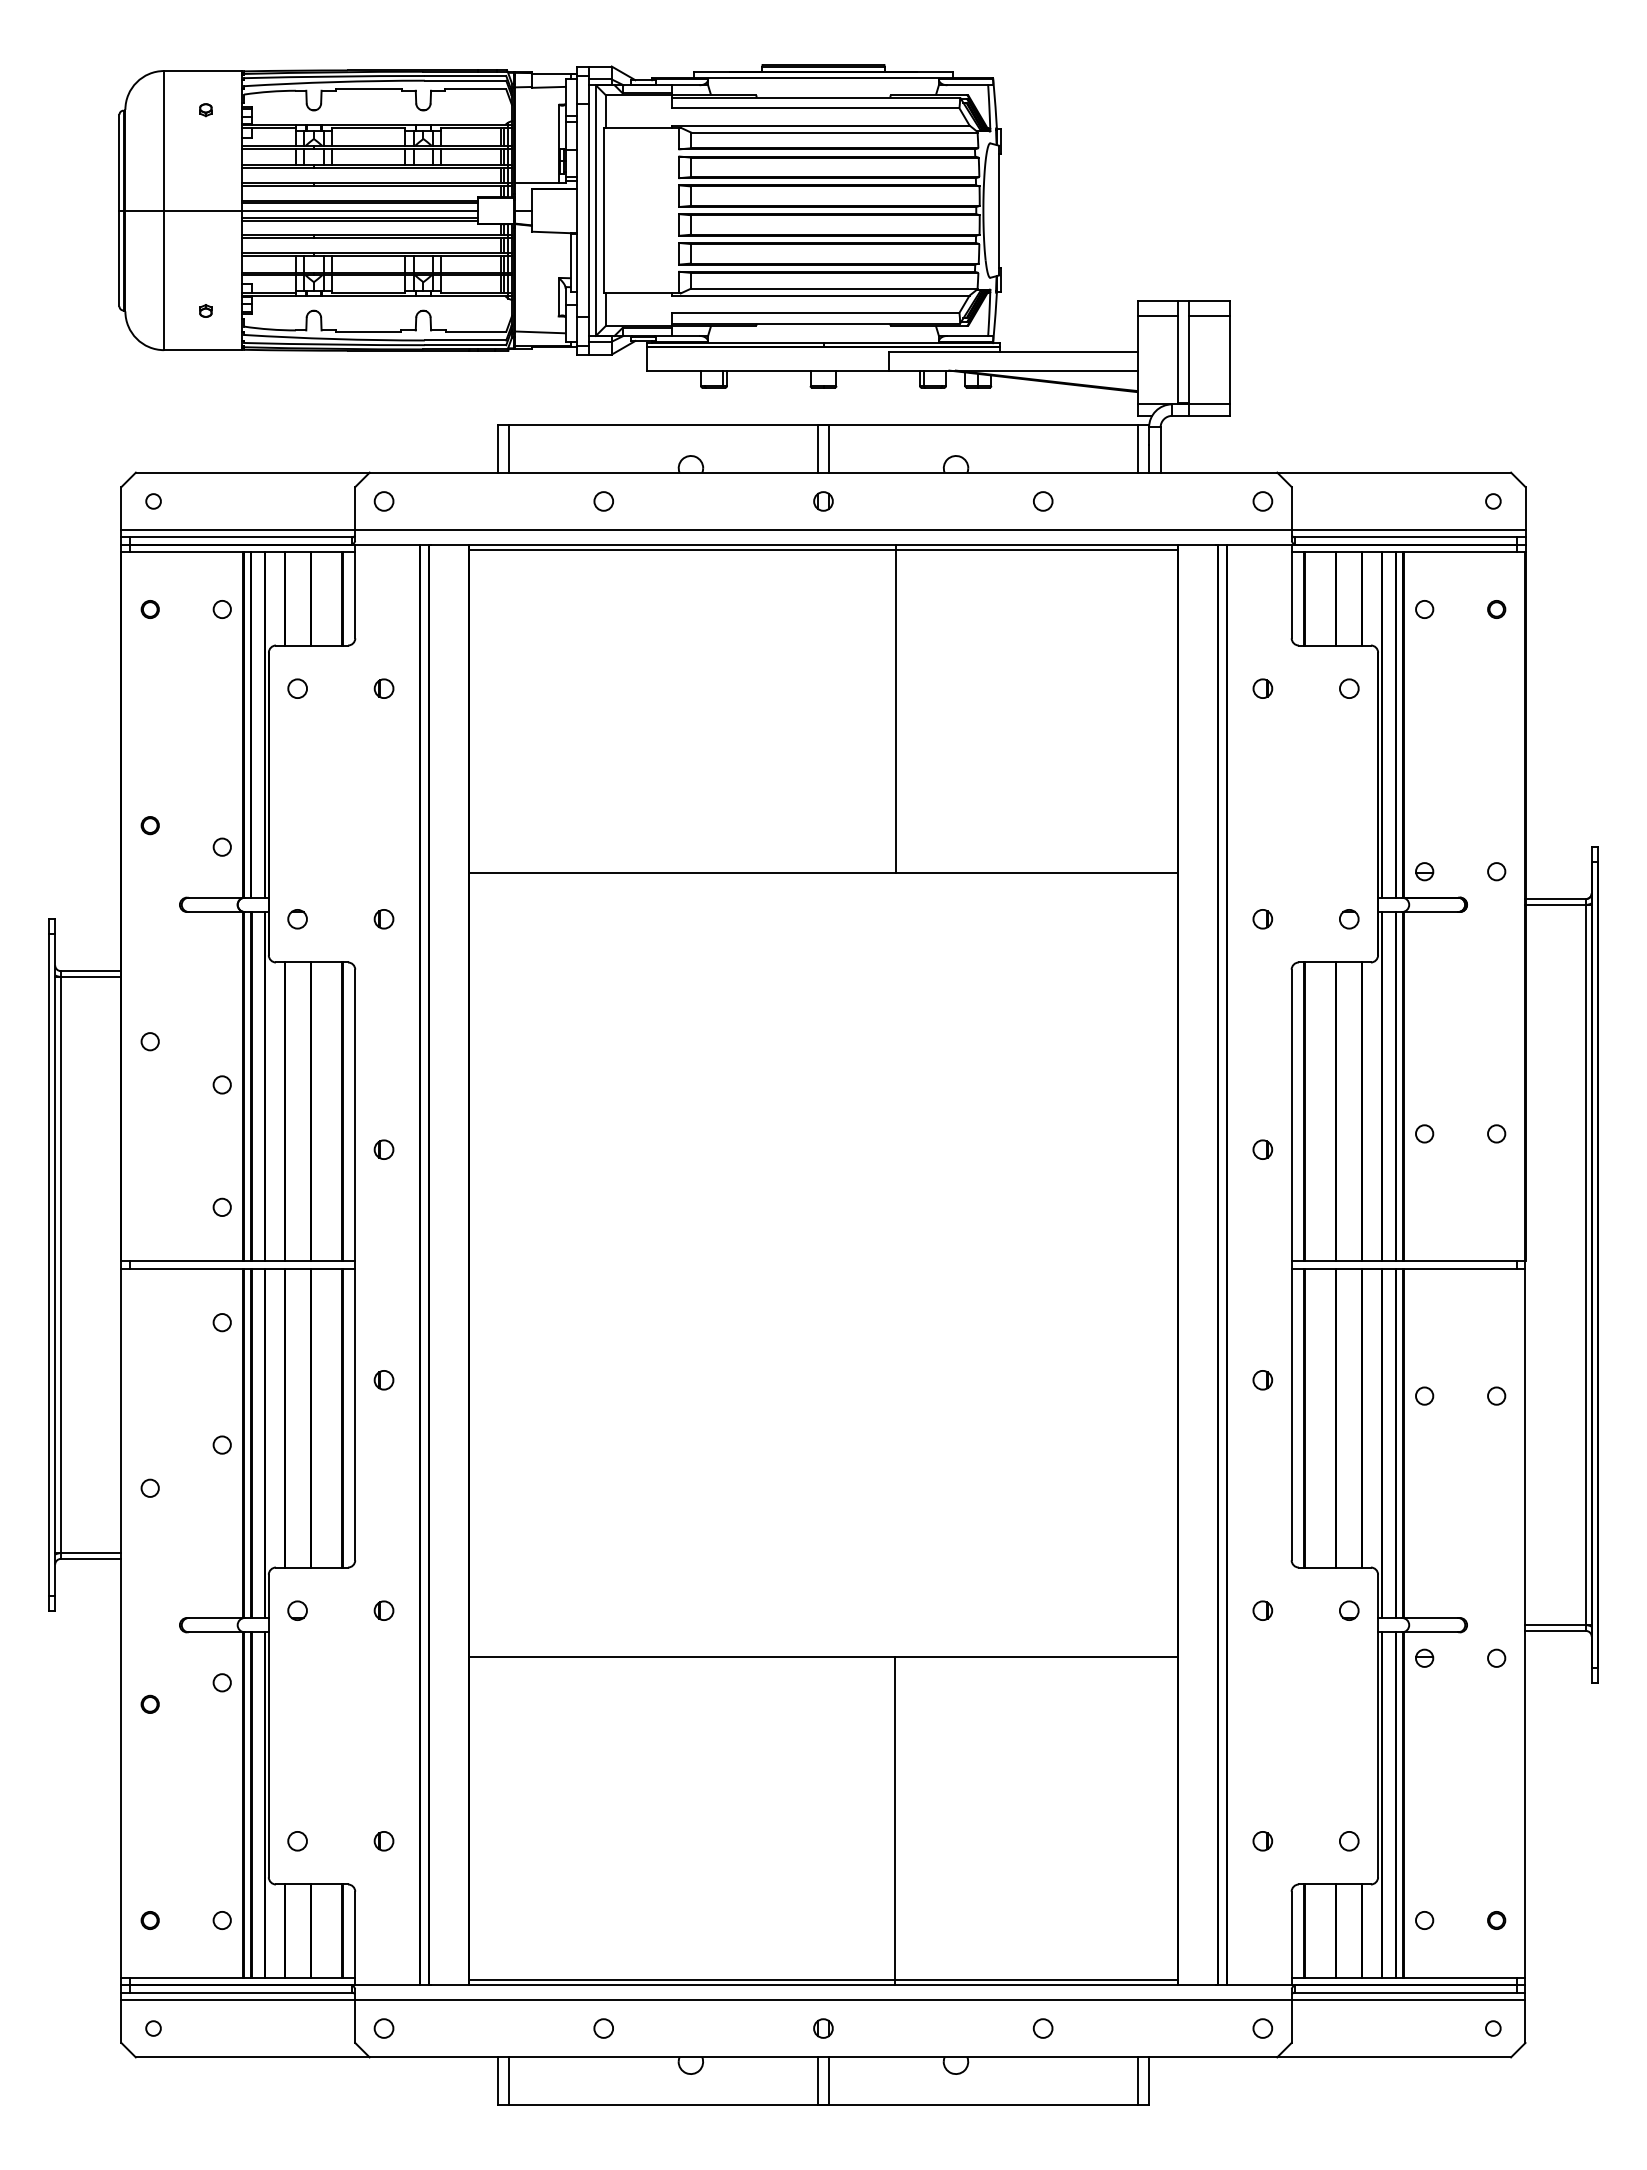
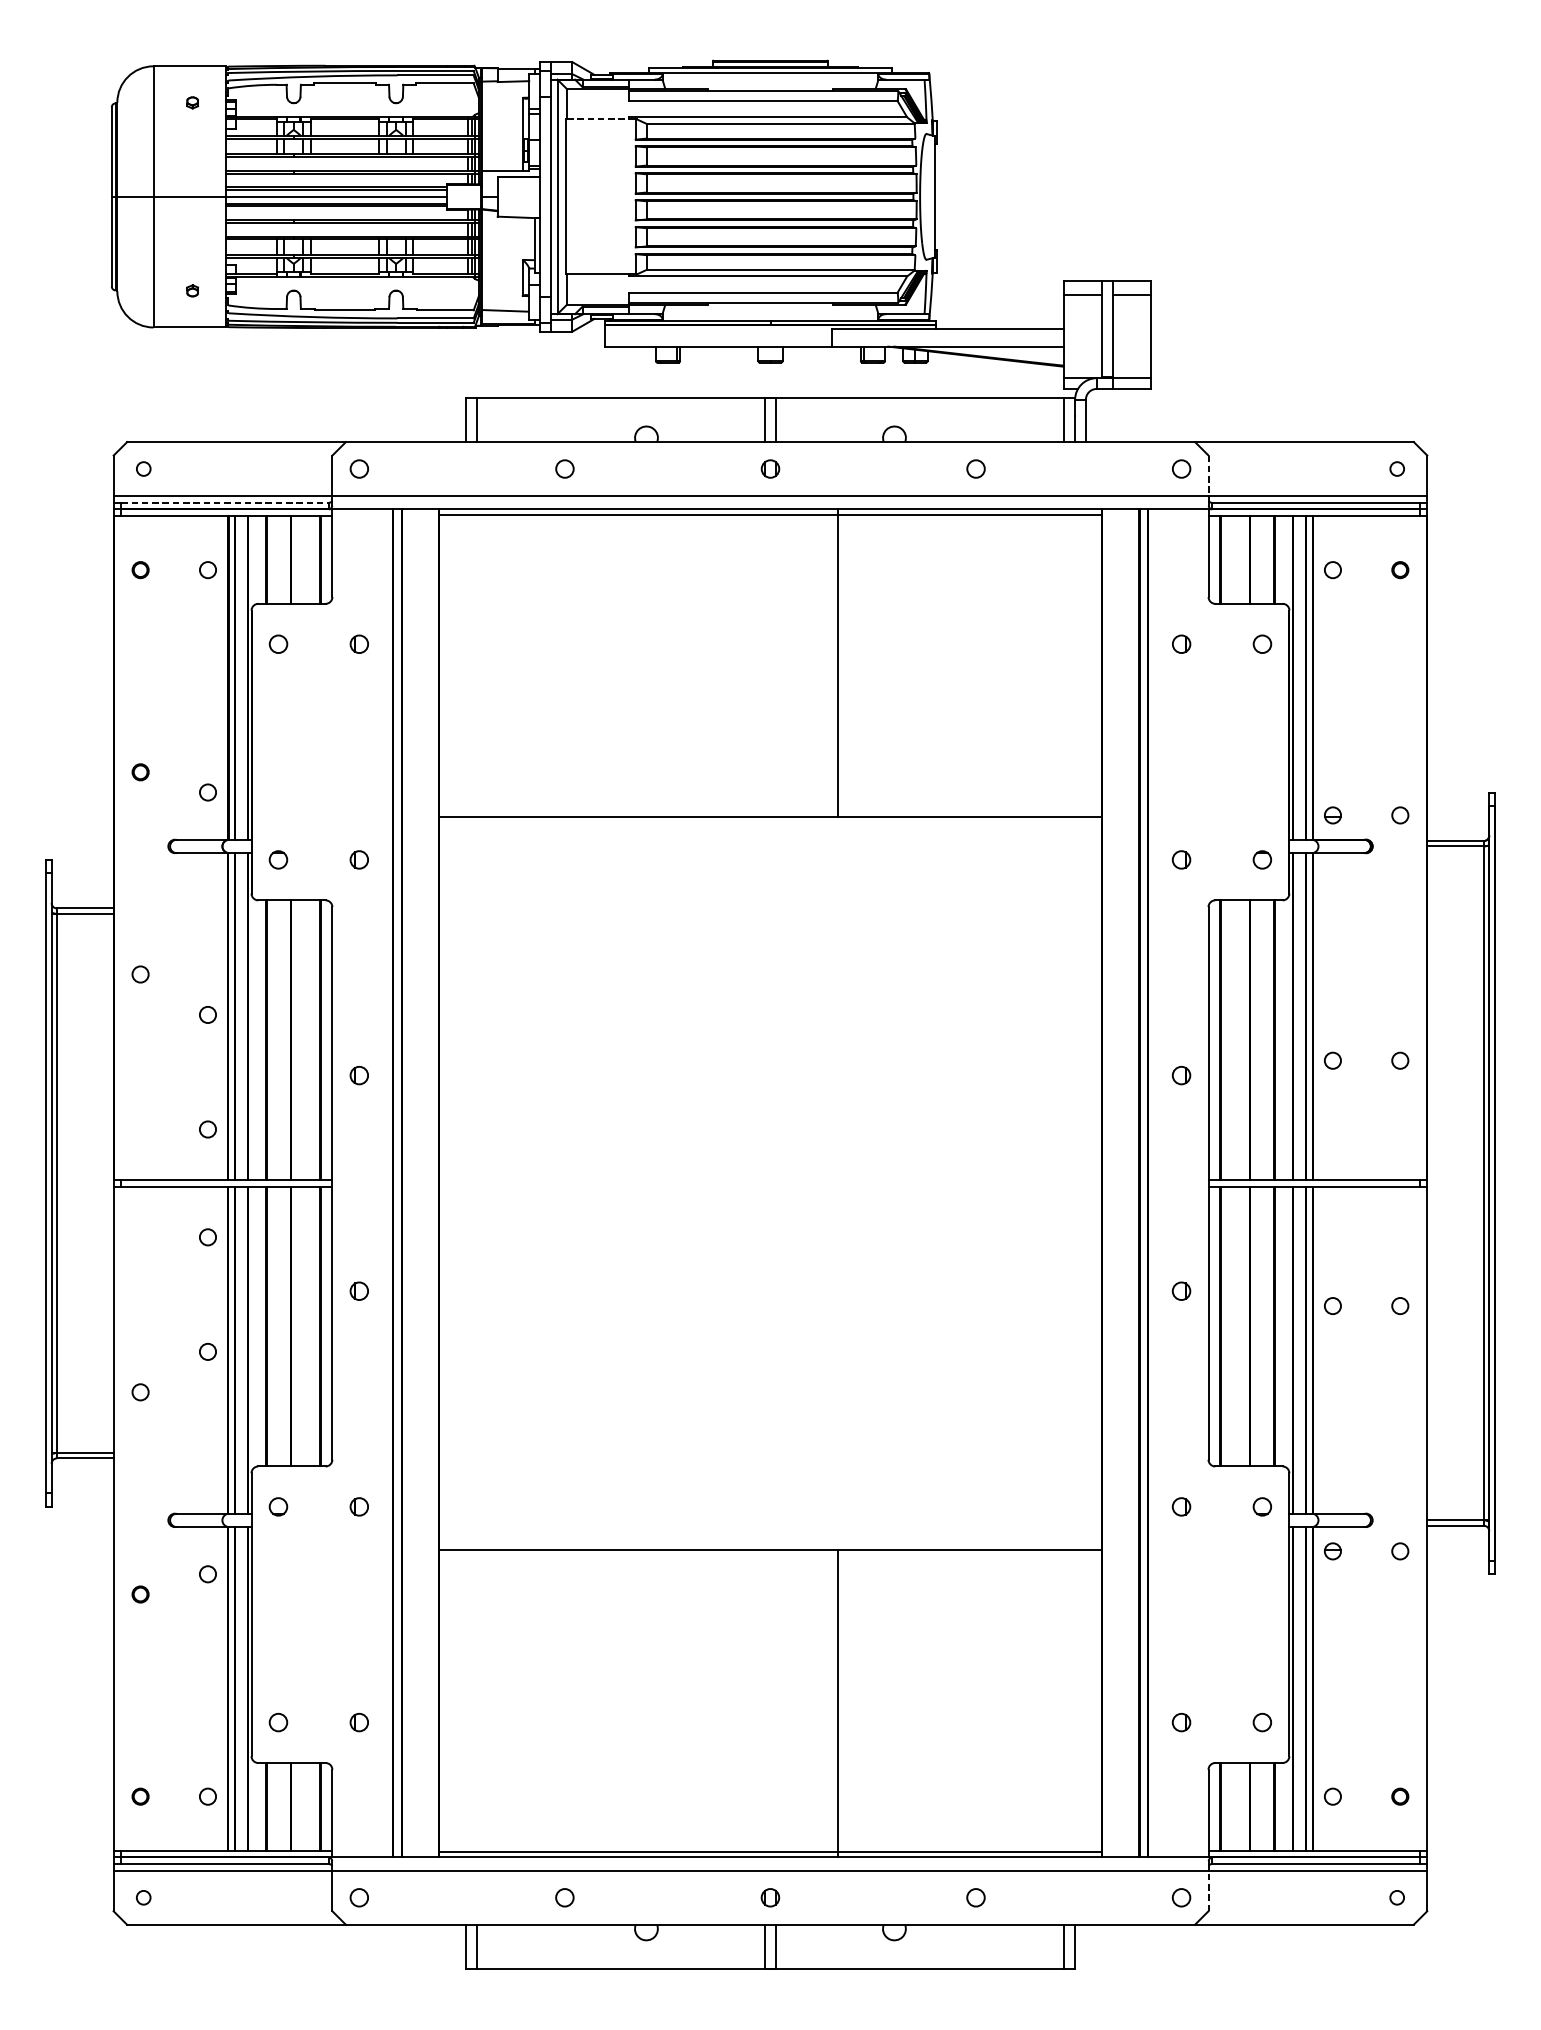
line: (639, 127) -> (598, 119), solid -> dashed
line: (1291, 508) -> (1208, 475), solid -> dashed
line: (241, 537) -> (225, 502), solid -> dashed
line: (1291, 2021) -> (1208, 1891), solid -> dashed

